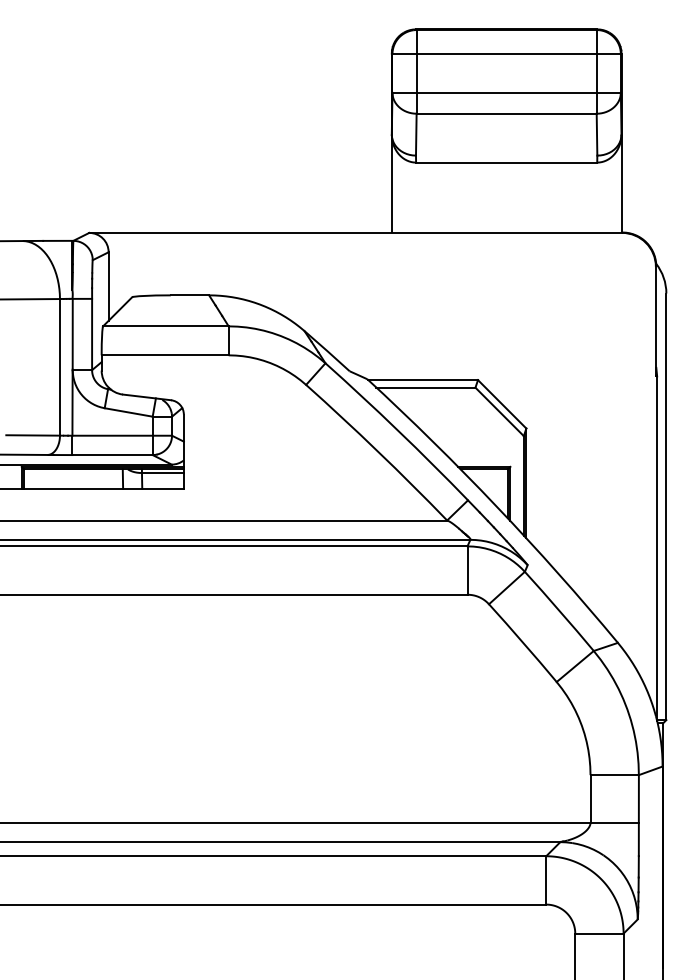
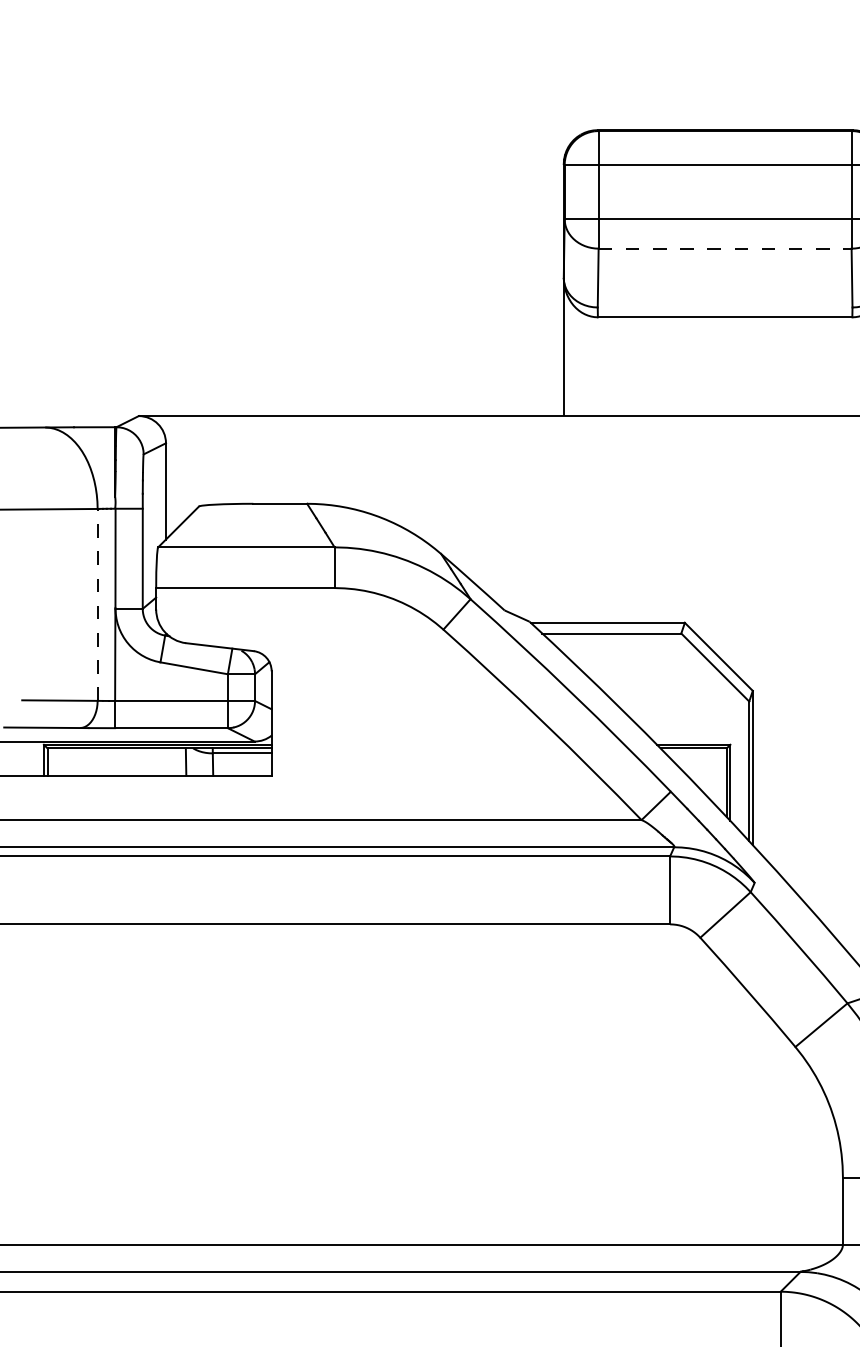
line: (507, 113) -> (726, 248), solid -> dashed
line: (60, 366) -> (98, 603), solid -> dashed

